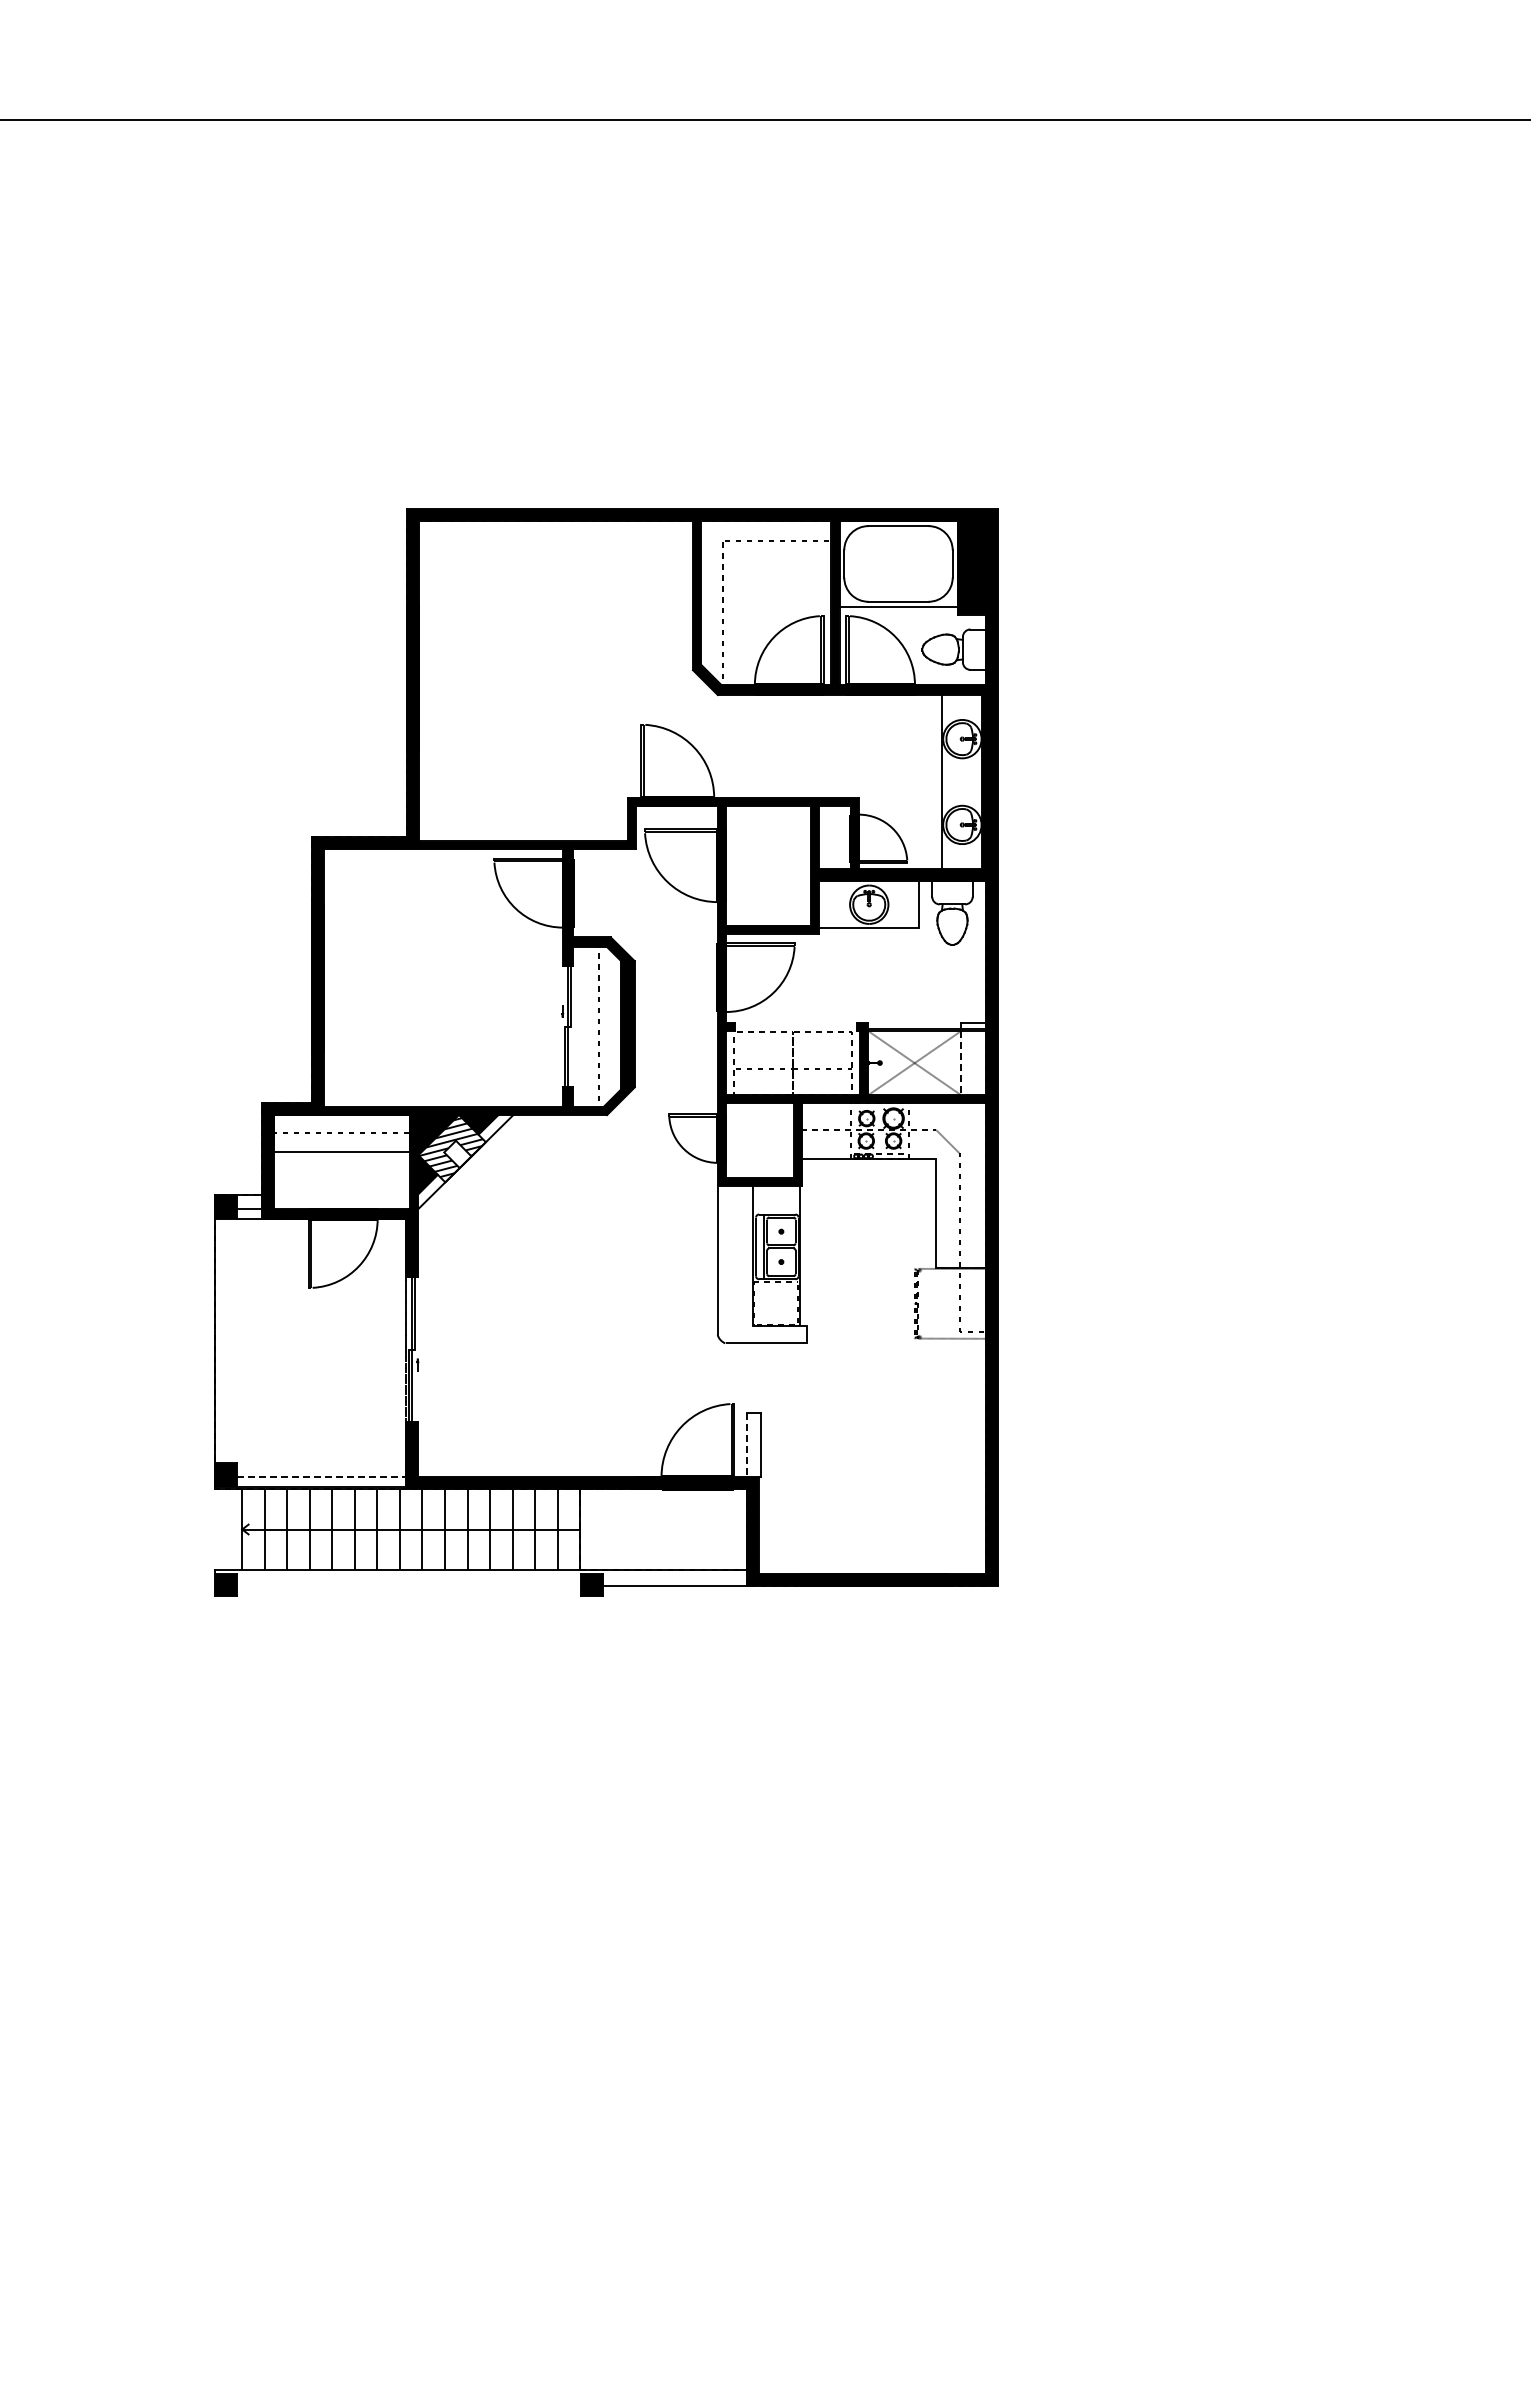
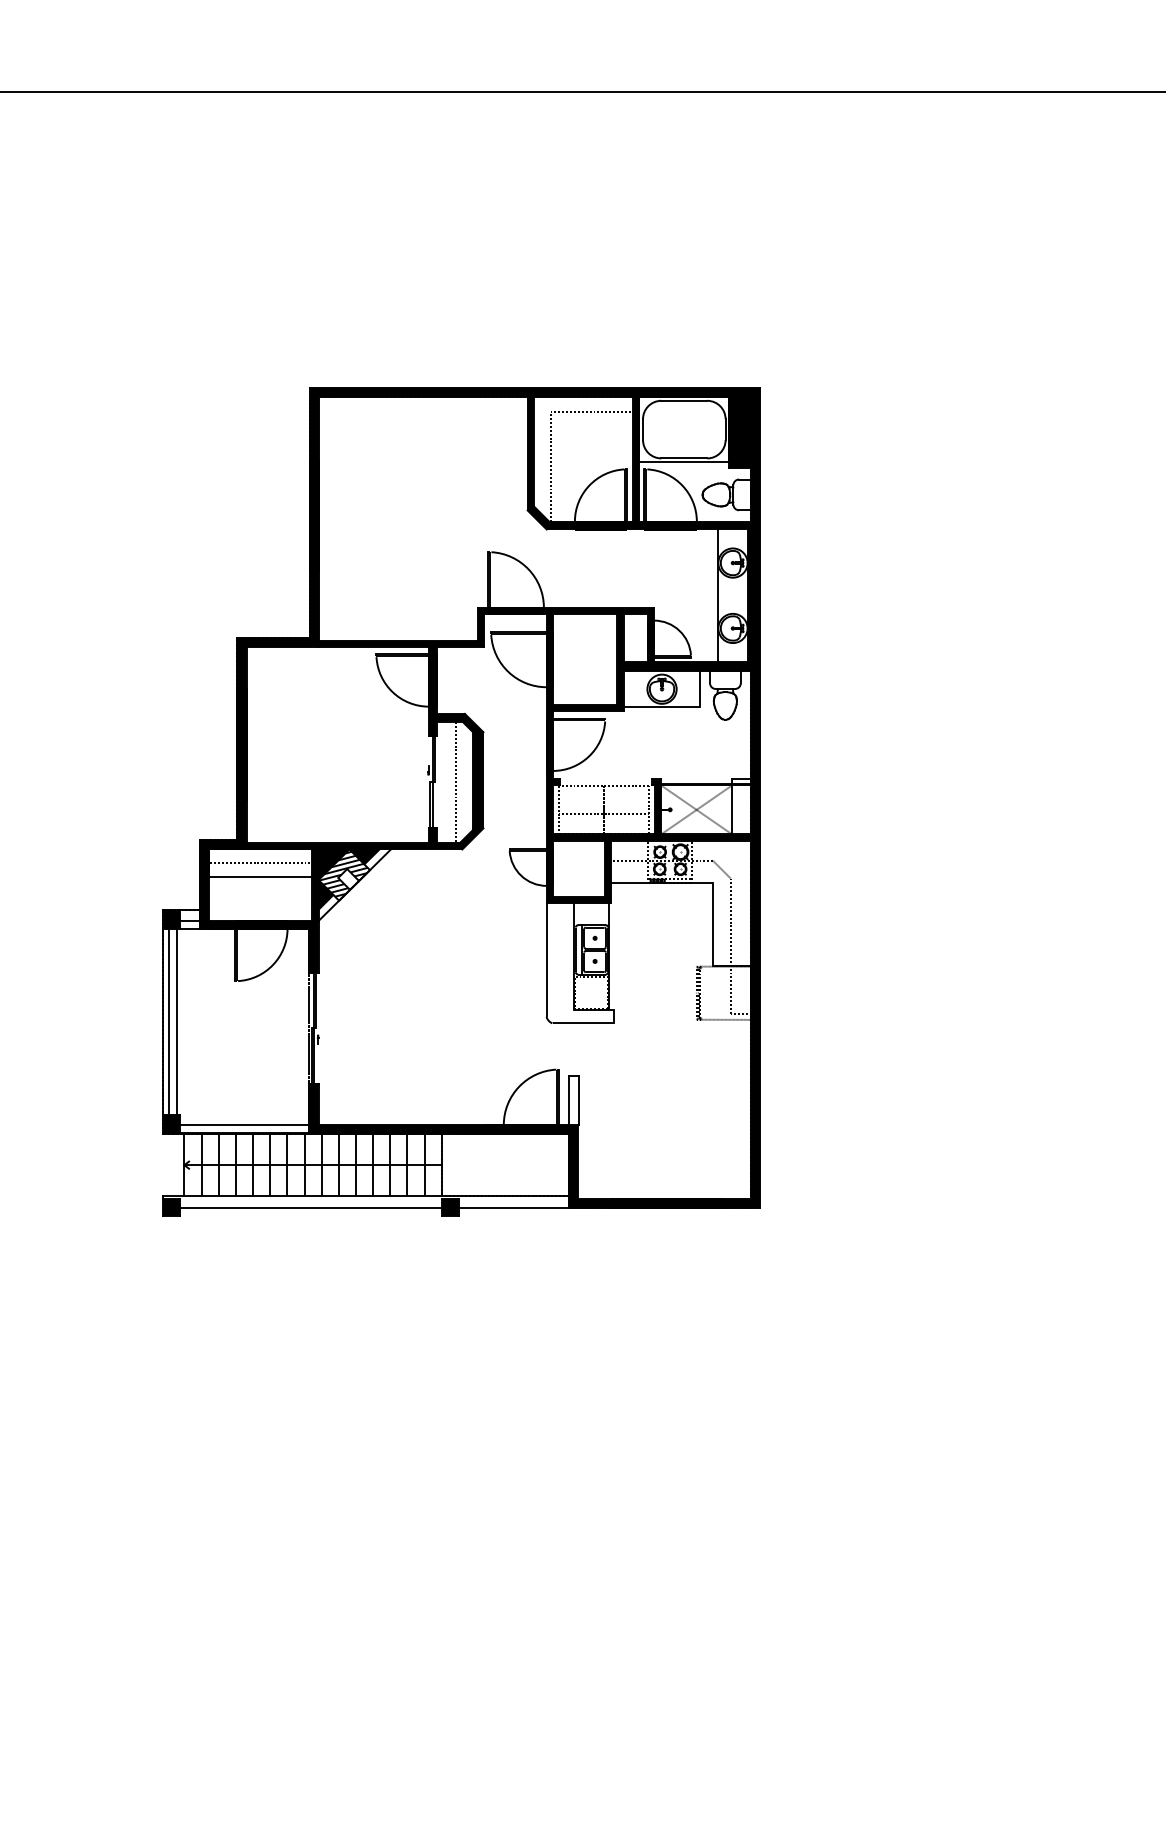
line: (961, 1063) -> (732, 810), dashed -> solid
line: (222, 1341) -> (169, 1021), added
line: (232, 1341) -> (176, 1021), added
line: (746, 1445) -> (568, 1101), dashed -> solid
line: (321, 1477) -> (244, 1125), dashed -> solid
line: (408, 1586) -> (311, 1208), added

